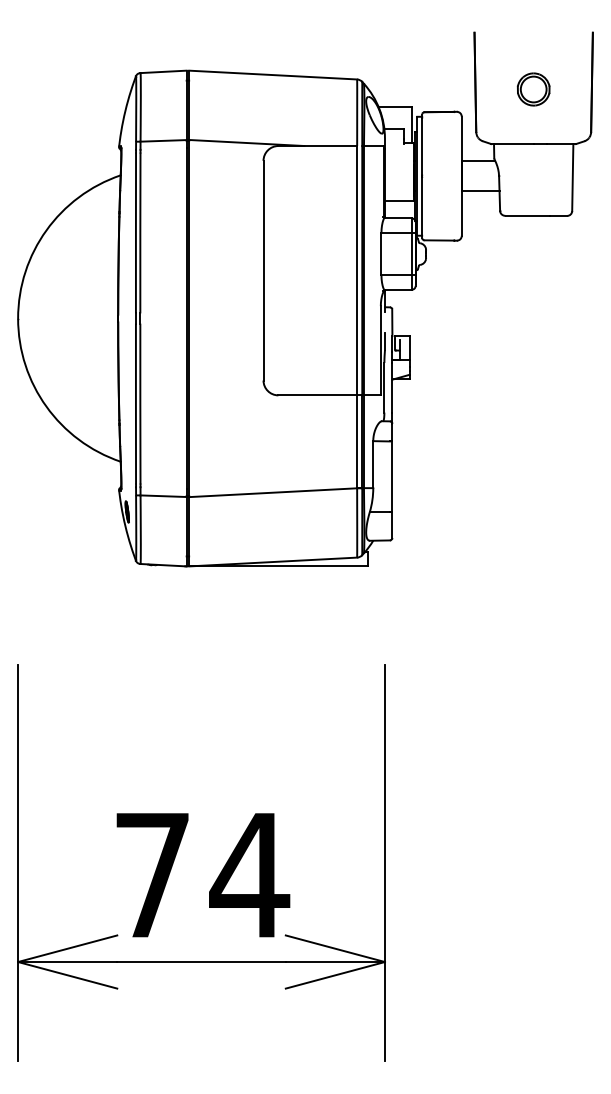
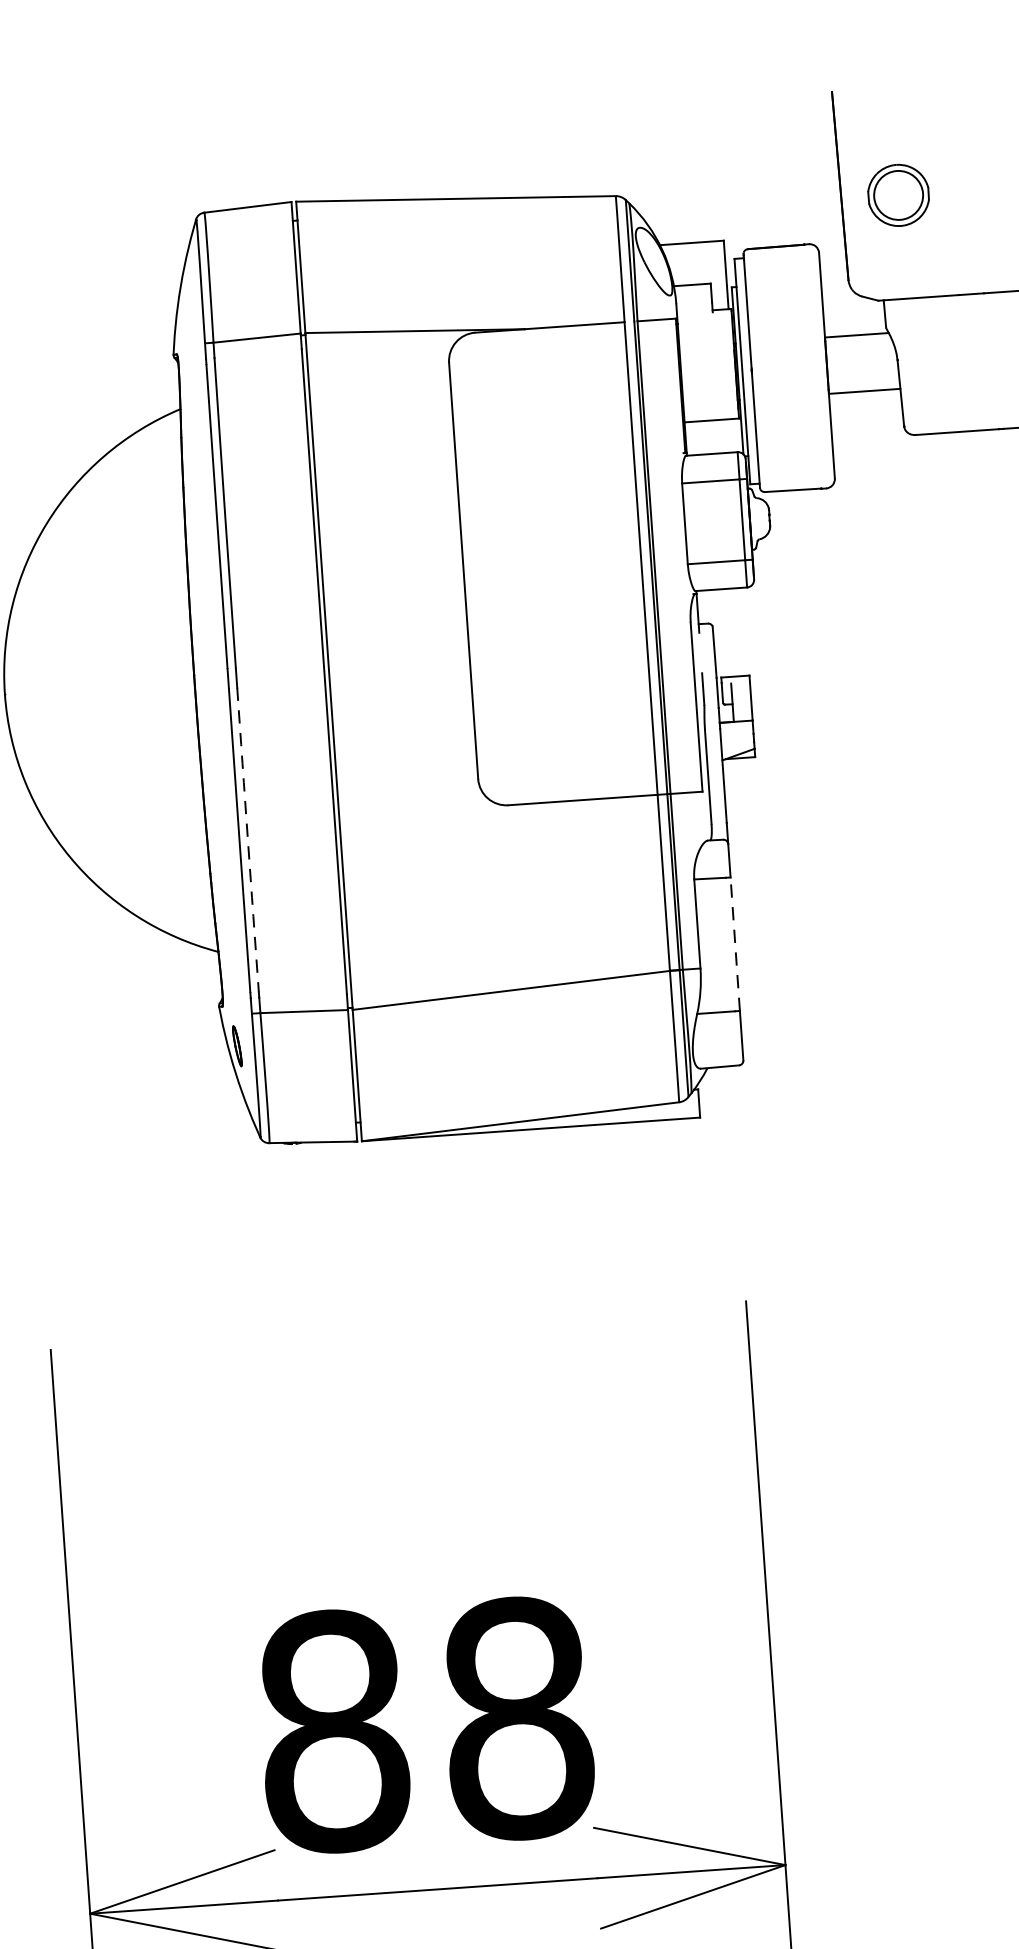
part: (533, 89) -> (898, 195), moved
arc: (140, 404) -> (248, 840), solid -> dashed
line: (392, 476) -> (735, 943), solid -> dashed
text: (202, 875) -> (428, 1725), 74 -> 88

